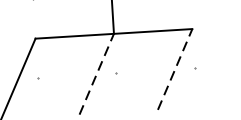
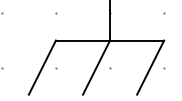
line: (174, 69) -> (150, 67), dashed -> solid
line: (96, 74) -> (96, 67), dashed -> solid

